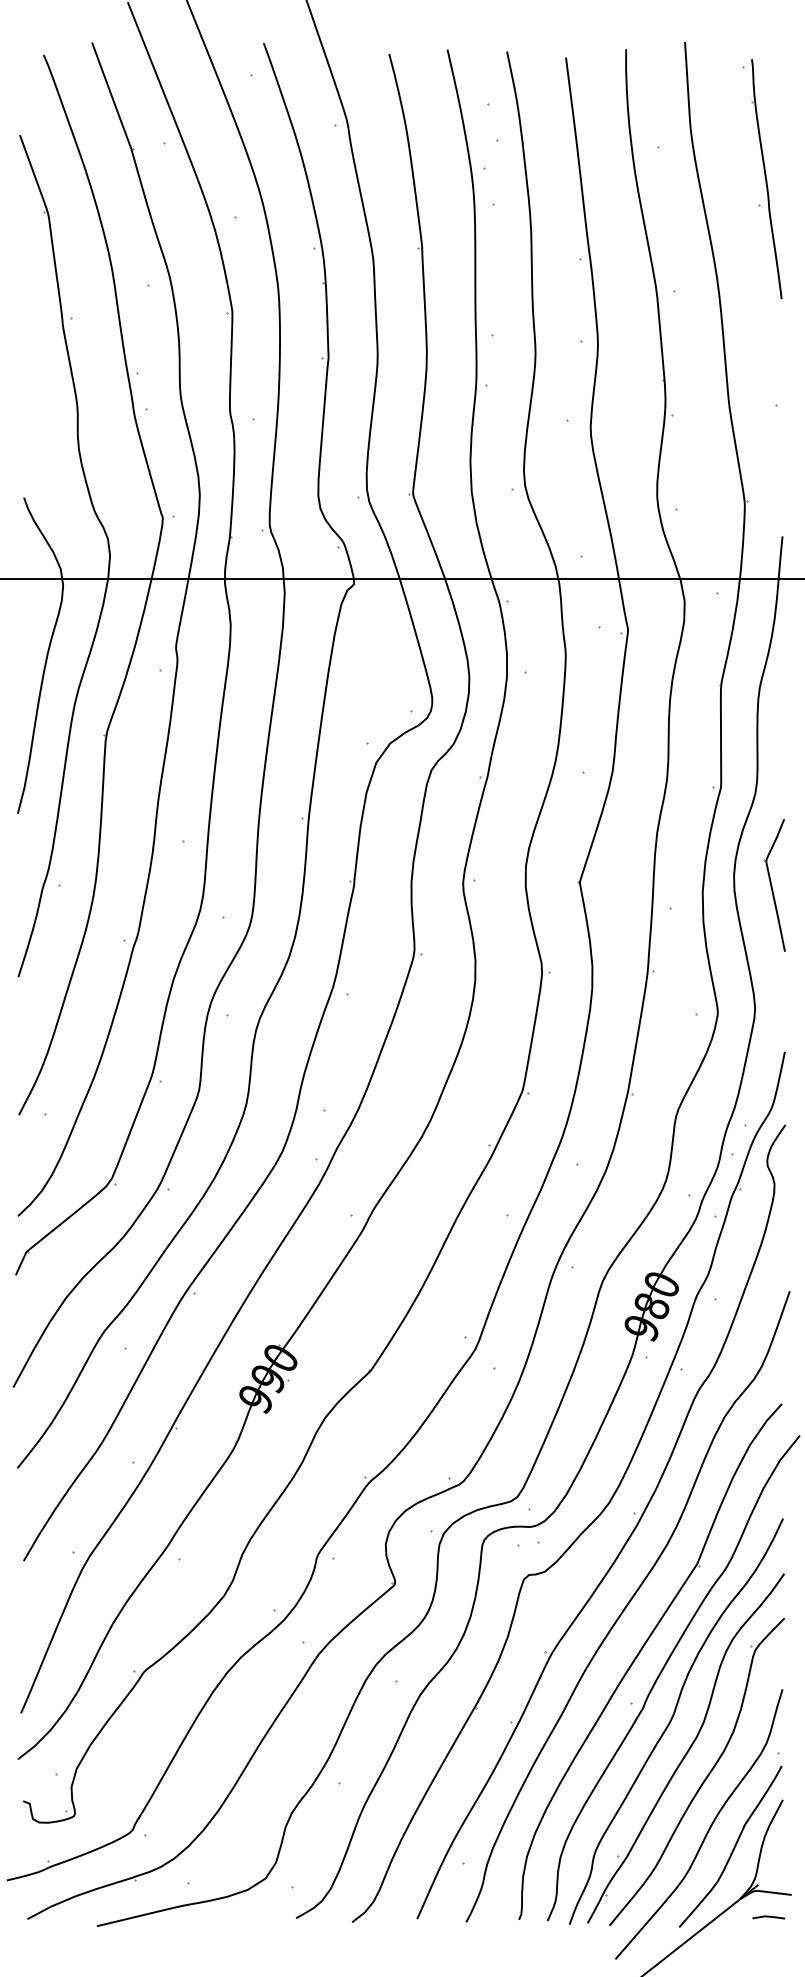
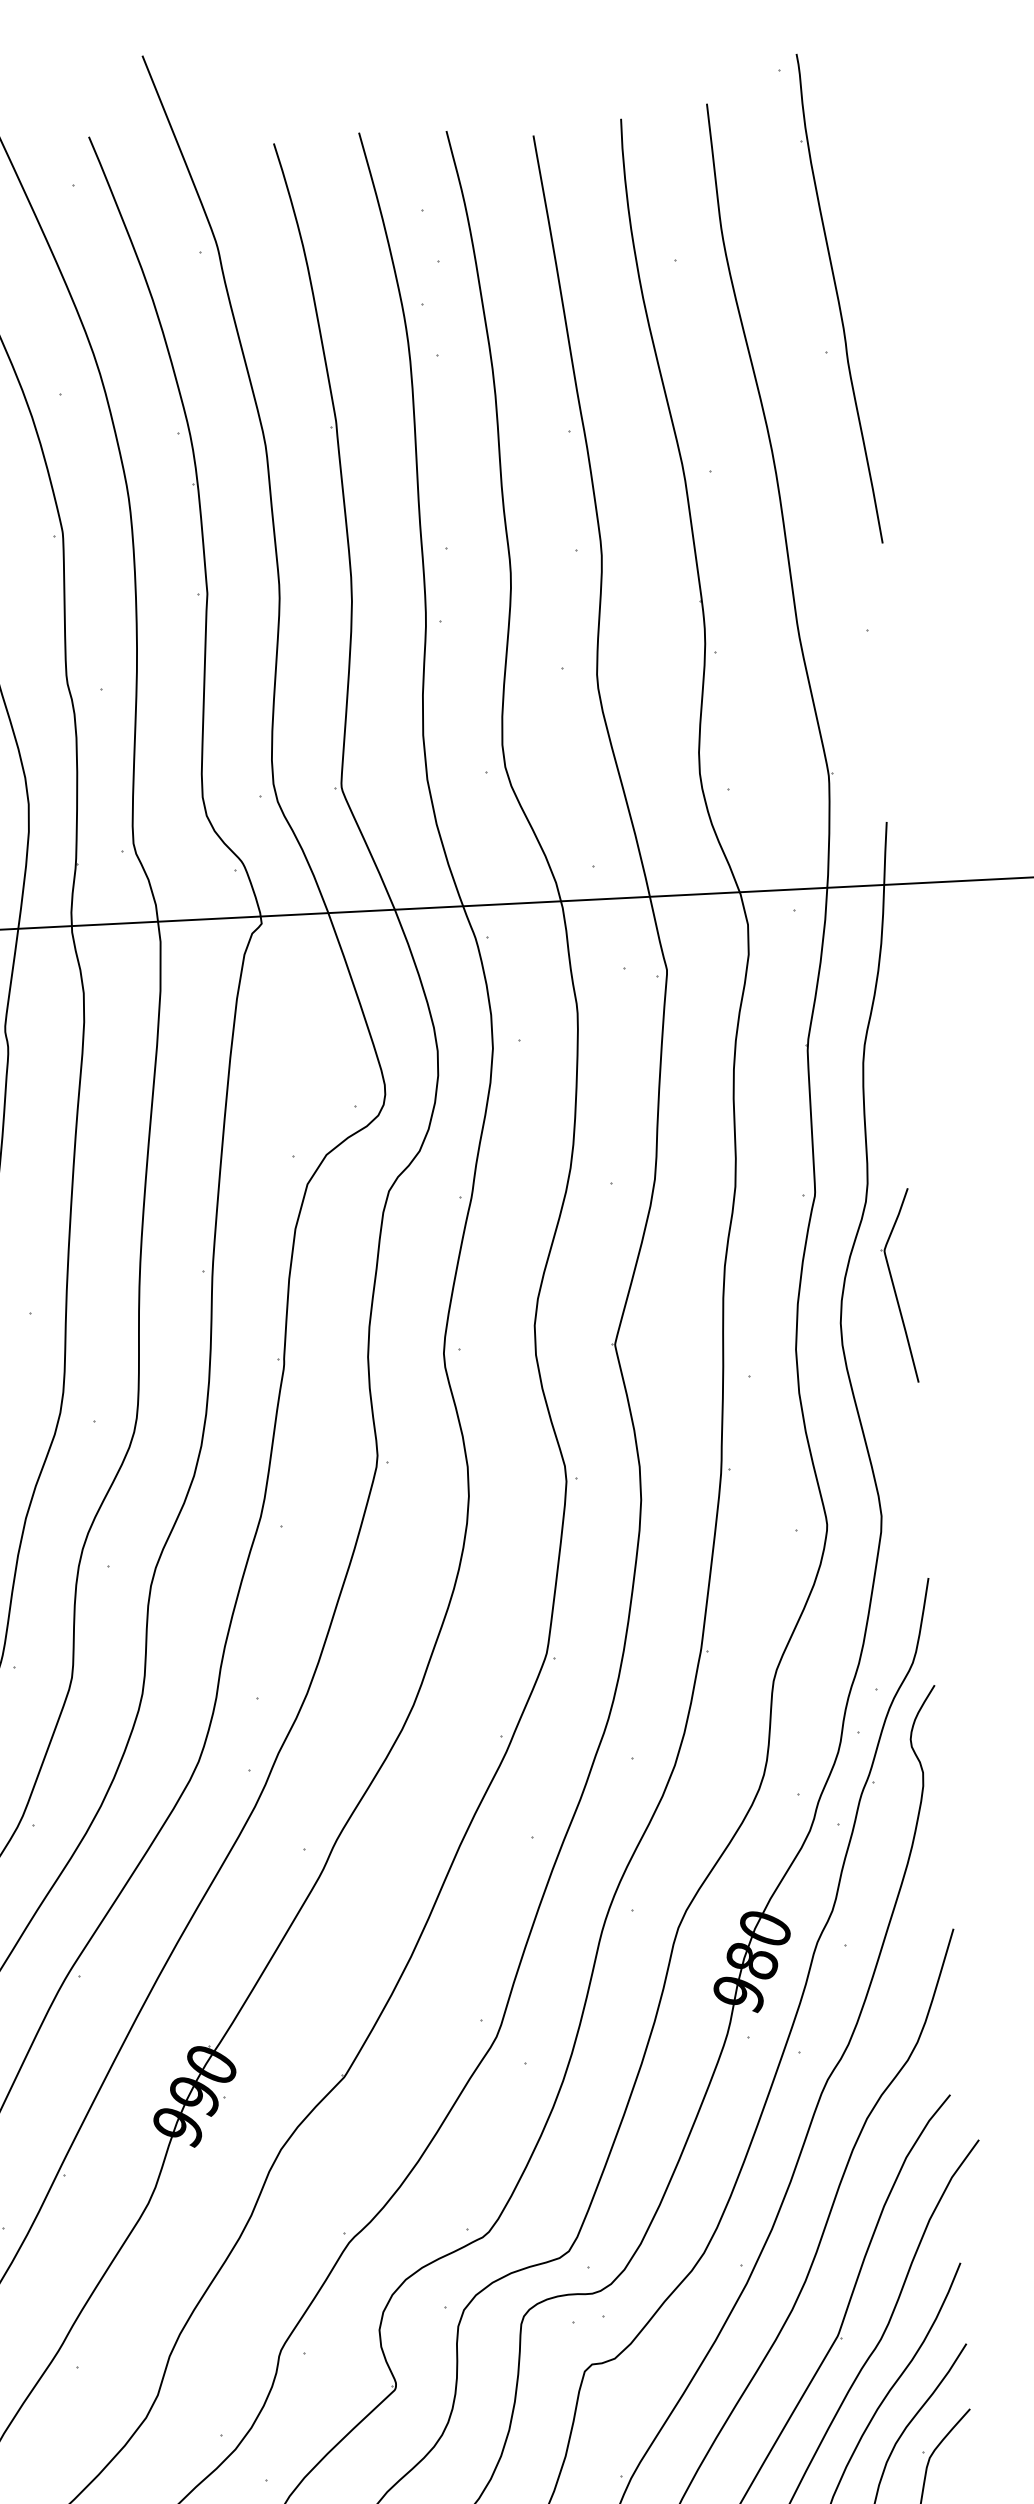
part: (762, 179) -> (830, 299), size x1.4
part: (774, 885) -> (898, 1286), moved

